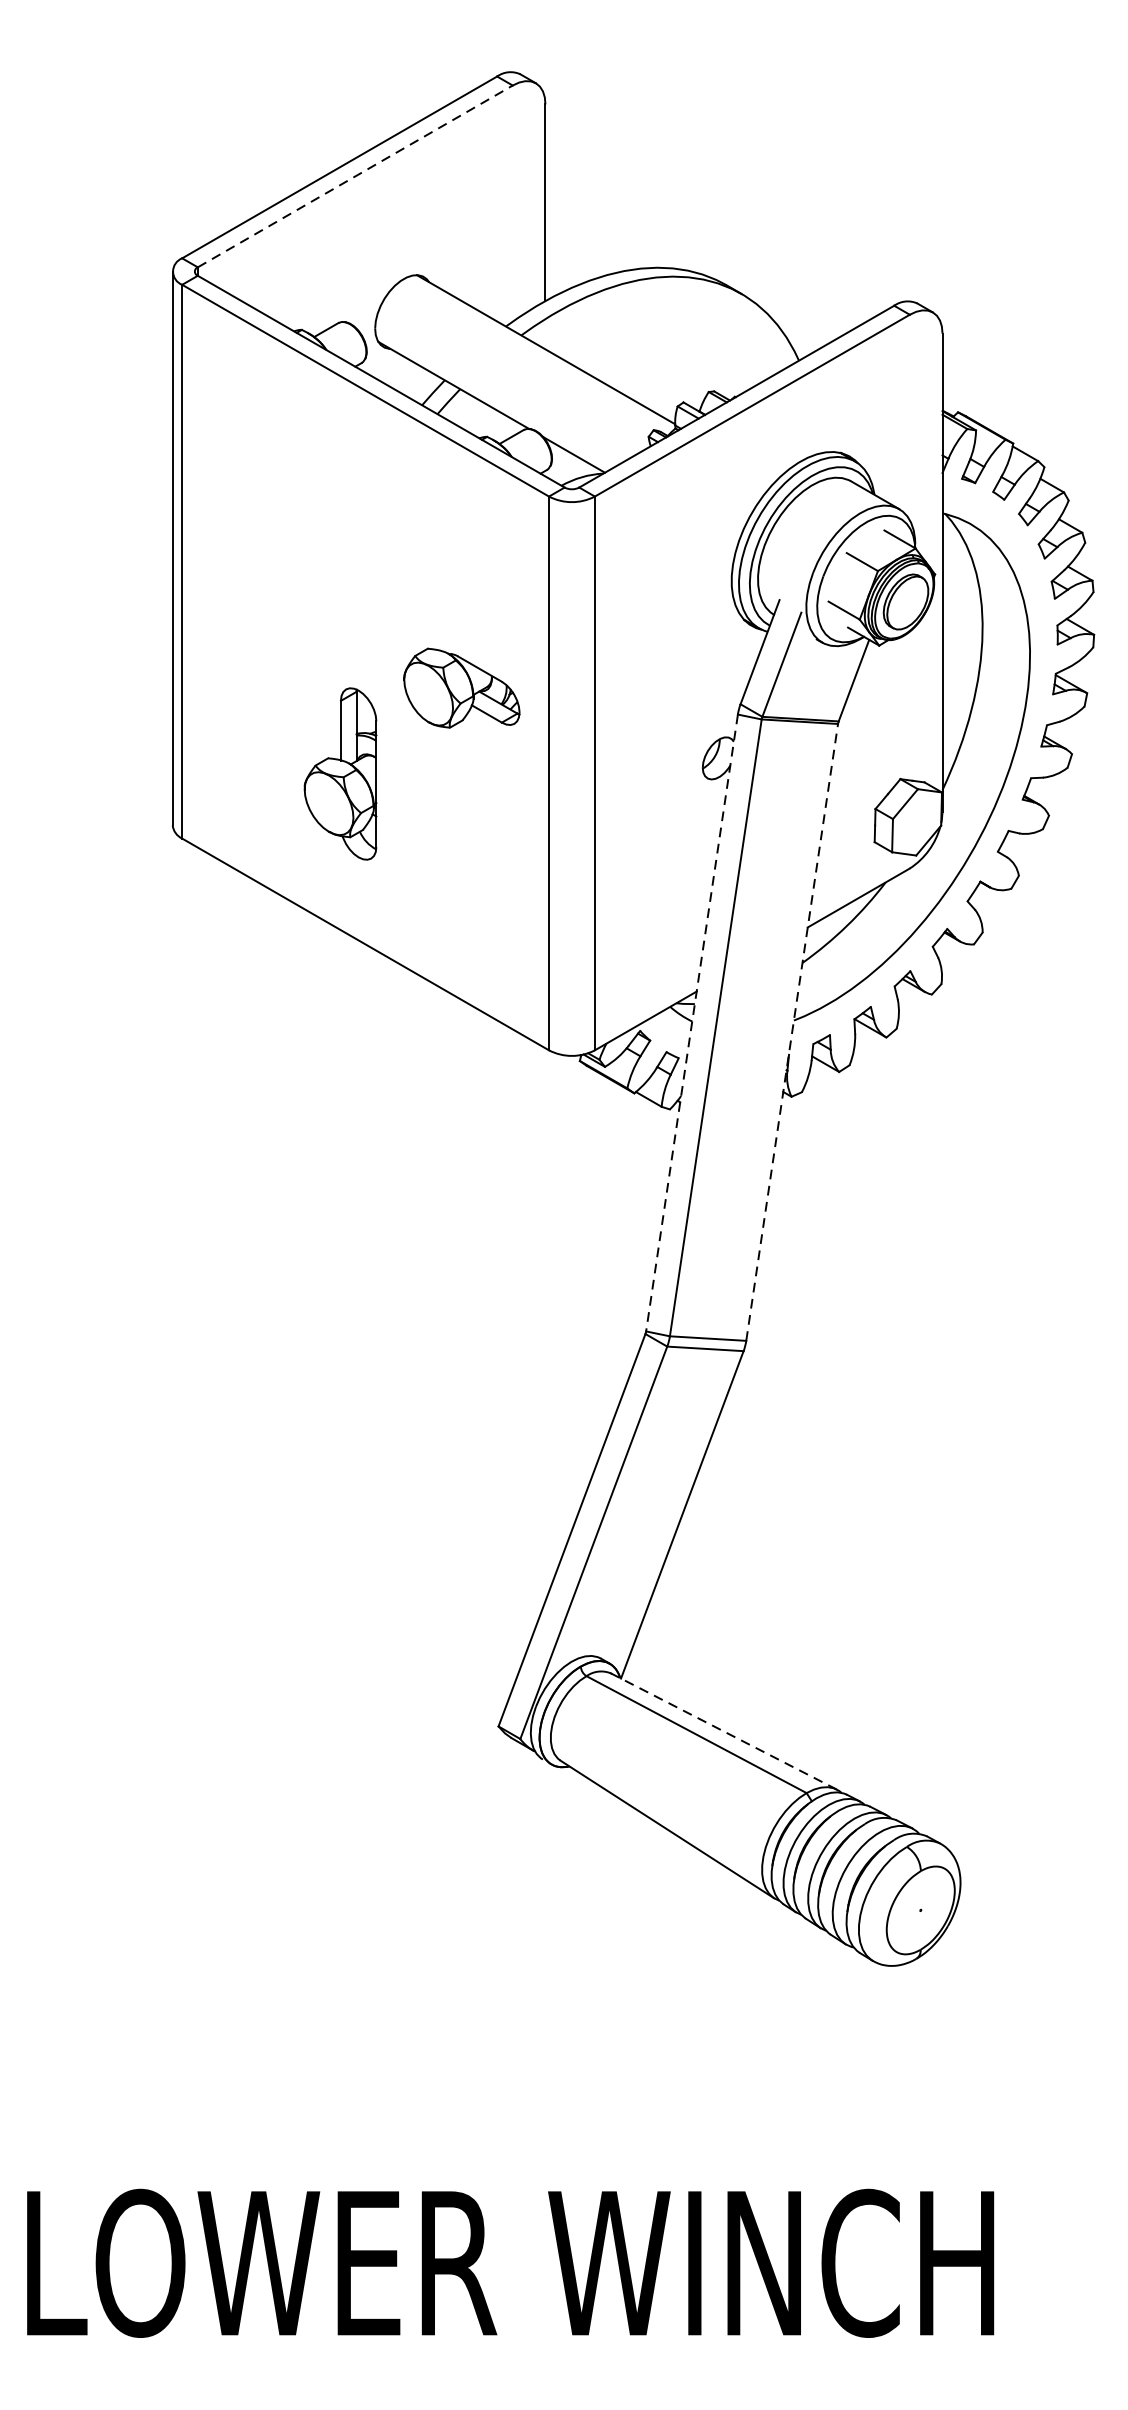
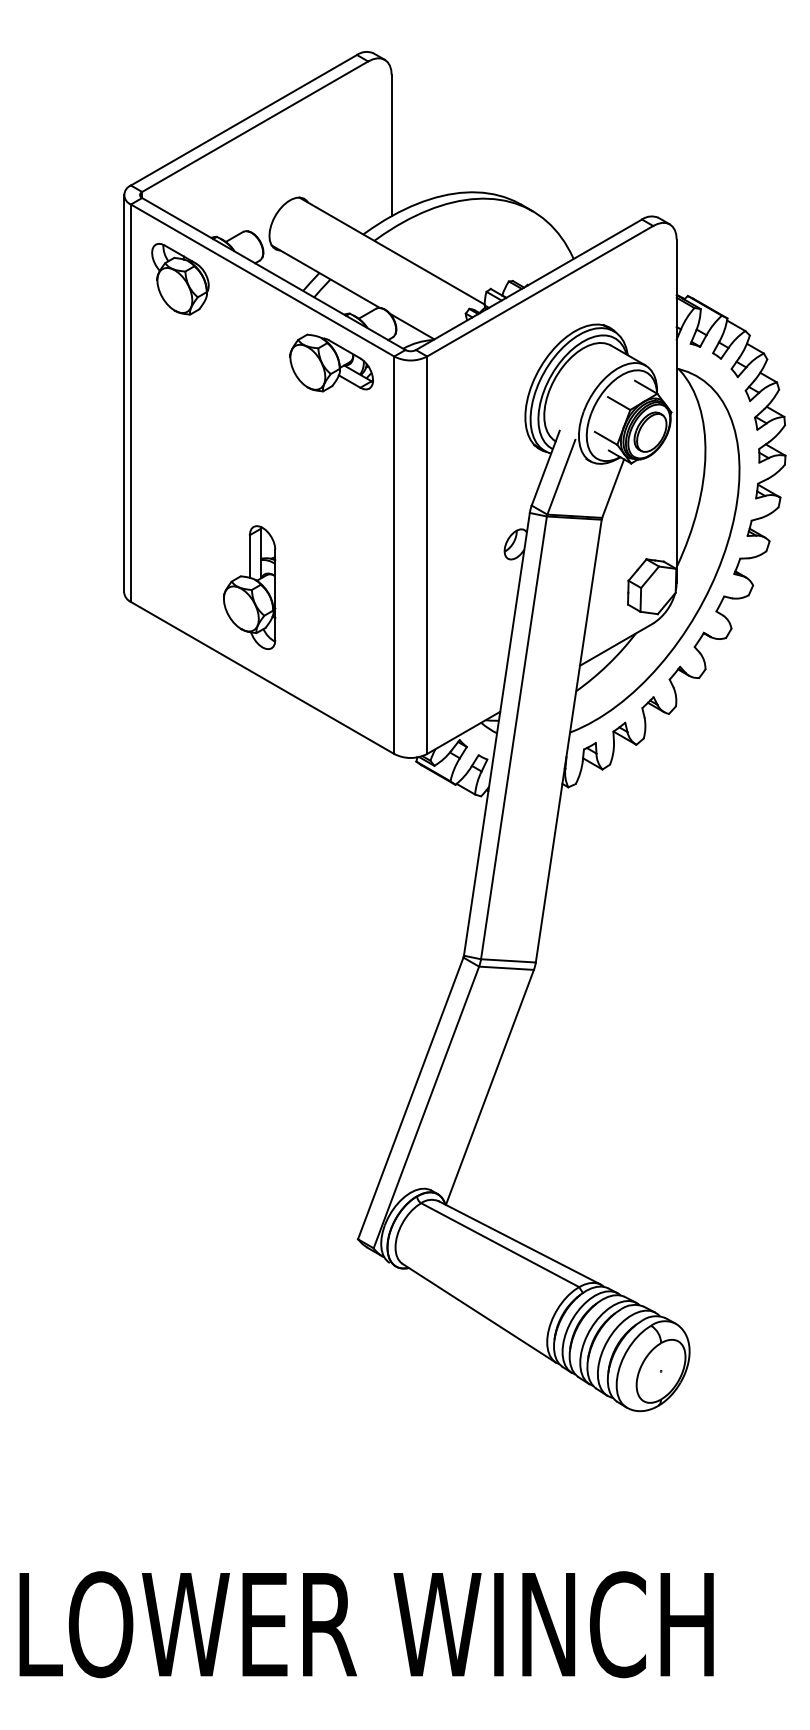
line: (355, 176) -> (255, 126), dashed -> solid
part: (251, 387) -> (180, 278), added
part: (461, 687) -> (331, 362), moved
part: (340, 773) -> (249, 587), moved
line: (691, 1023) -> (496, 734), dashed -> solid
line: (791, 1032) -> (568, 741), dashed -> solid
line: (723, 1730) -> (519, 1242), dashed -> solid

